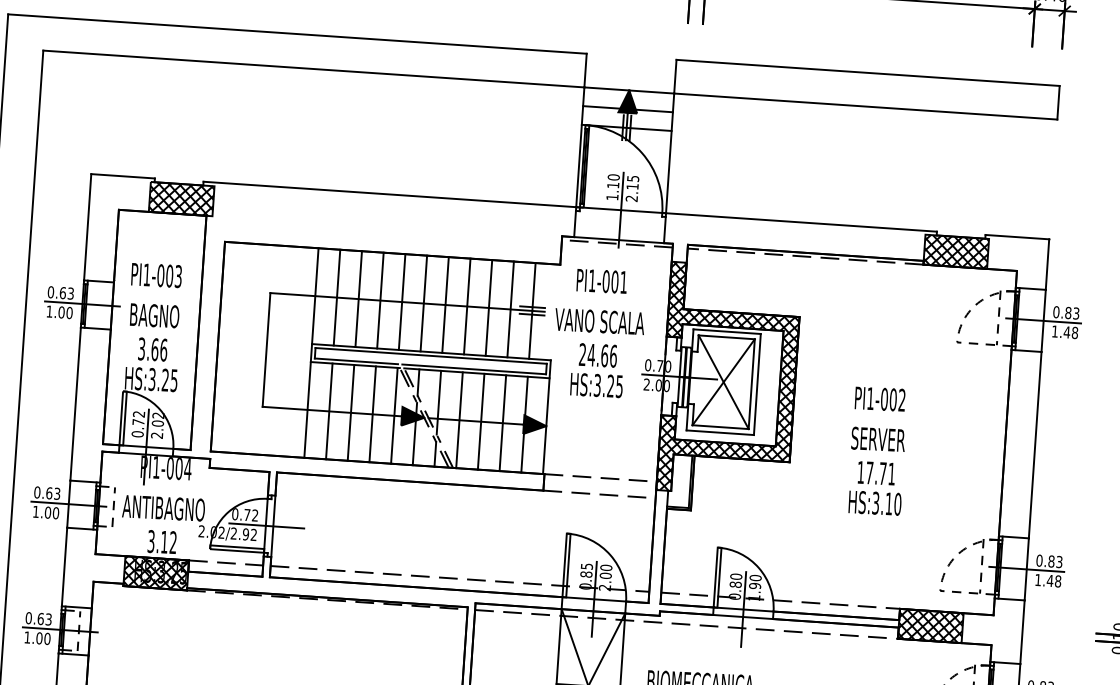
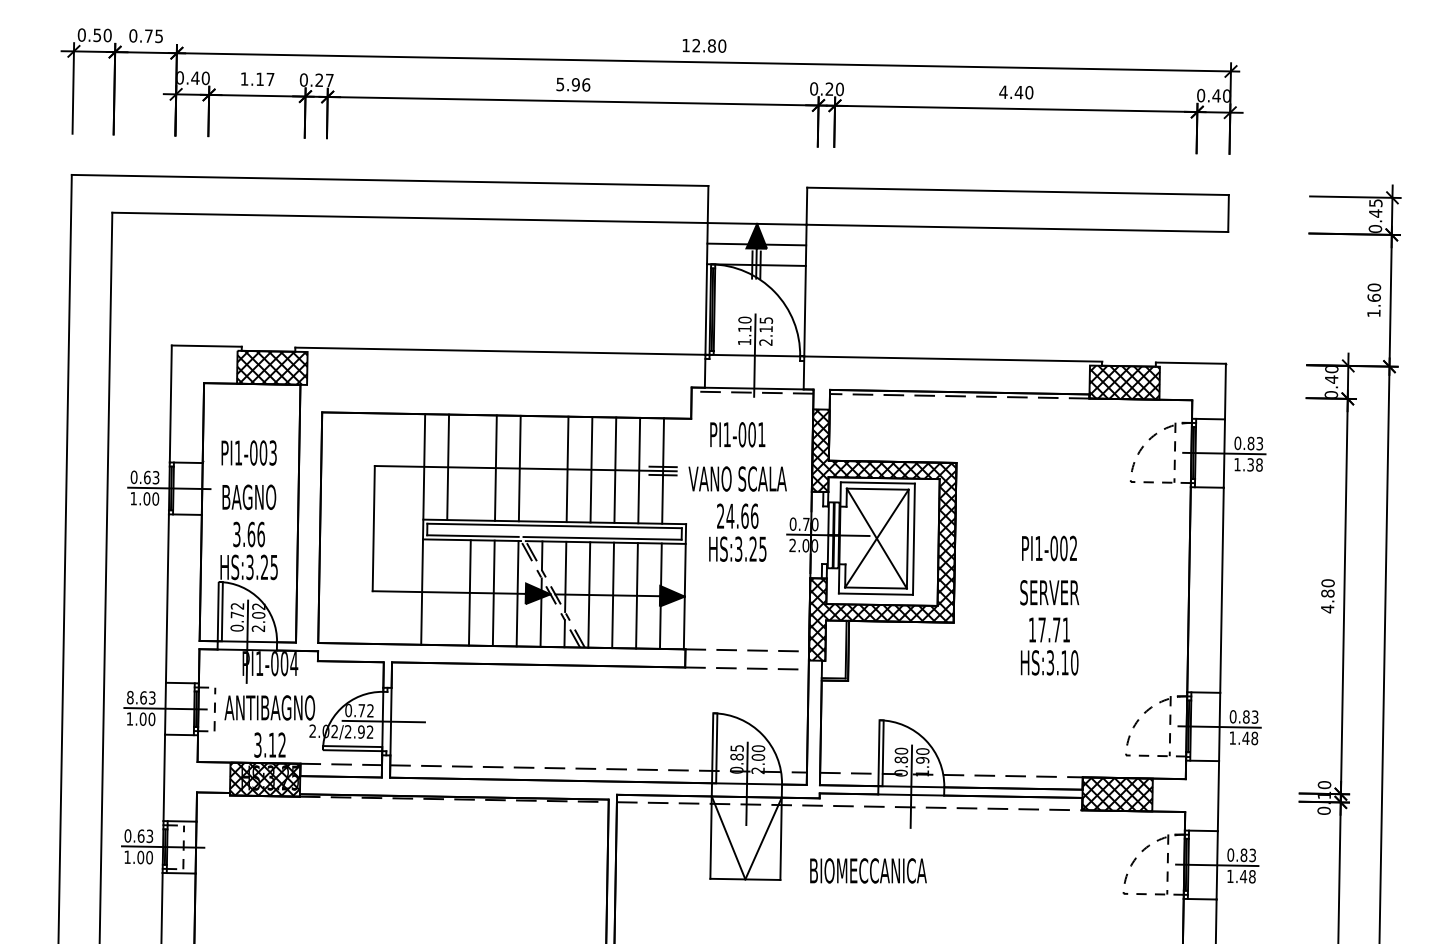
line: (358, 298) -> (471, 467), removed
line: (423, 303) -> (543, 468), removed
text: (1066, 332) -> (1250, 464), 1.48 -> 1.38
line: (328, 411) -> (445, 592), removed
text: (36, 492) -> (129, 697), 0.63 -> 8.63

